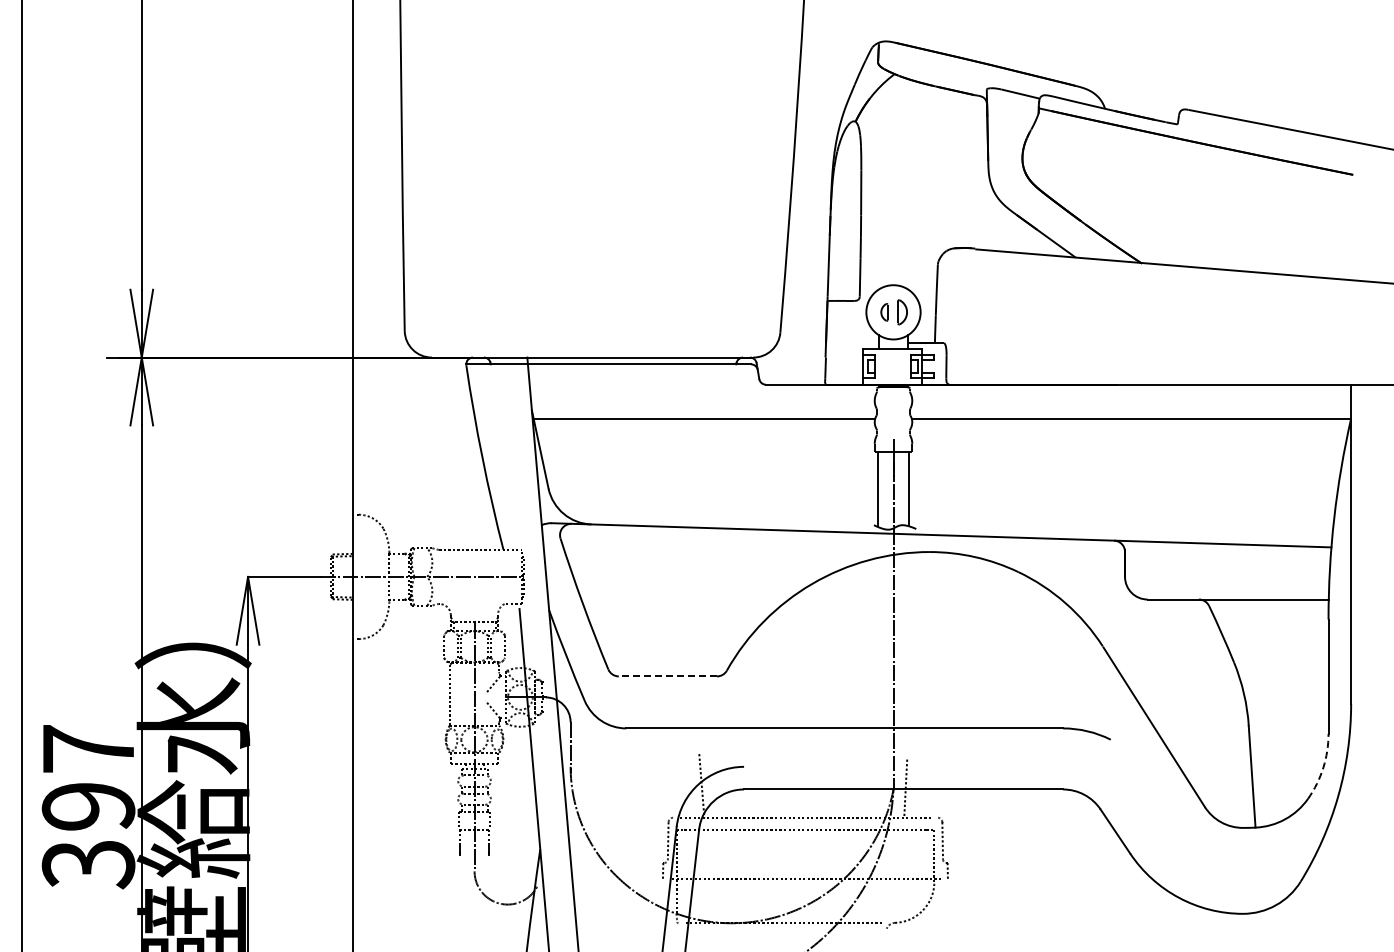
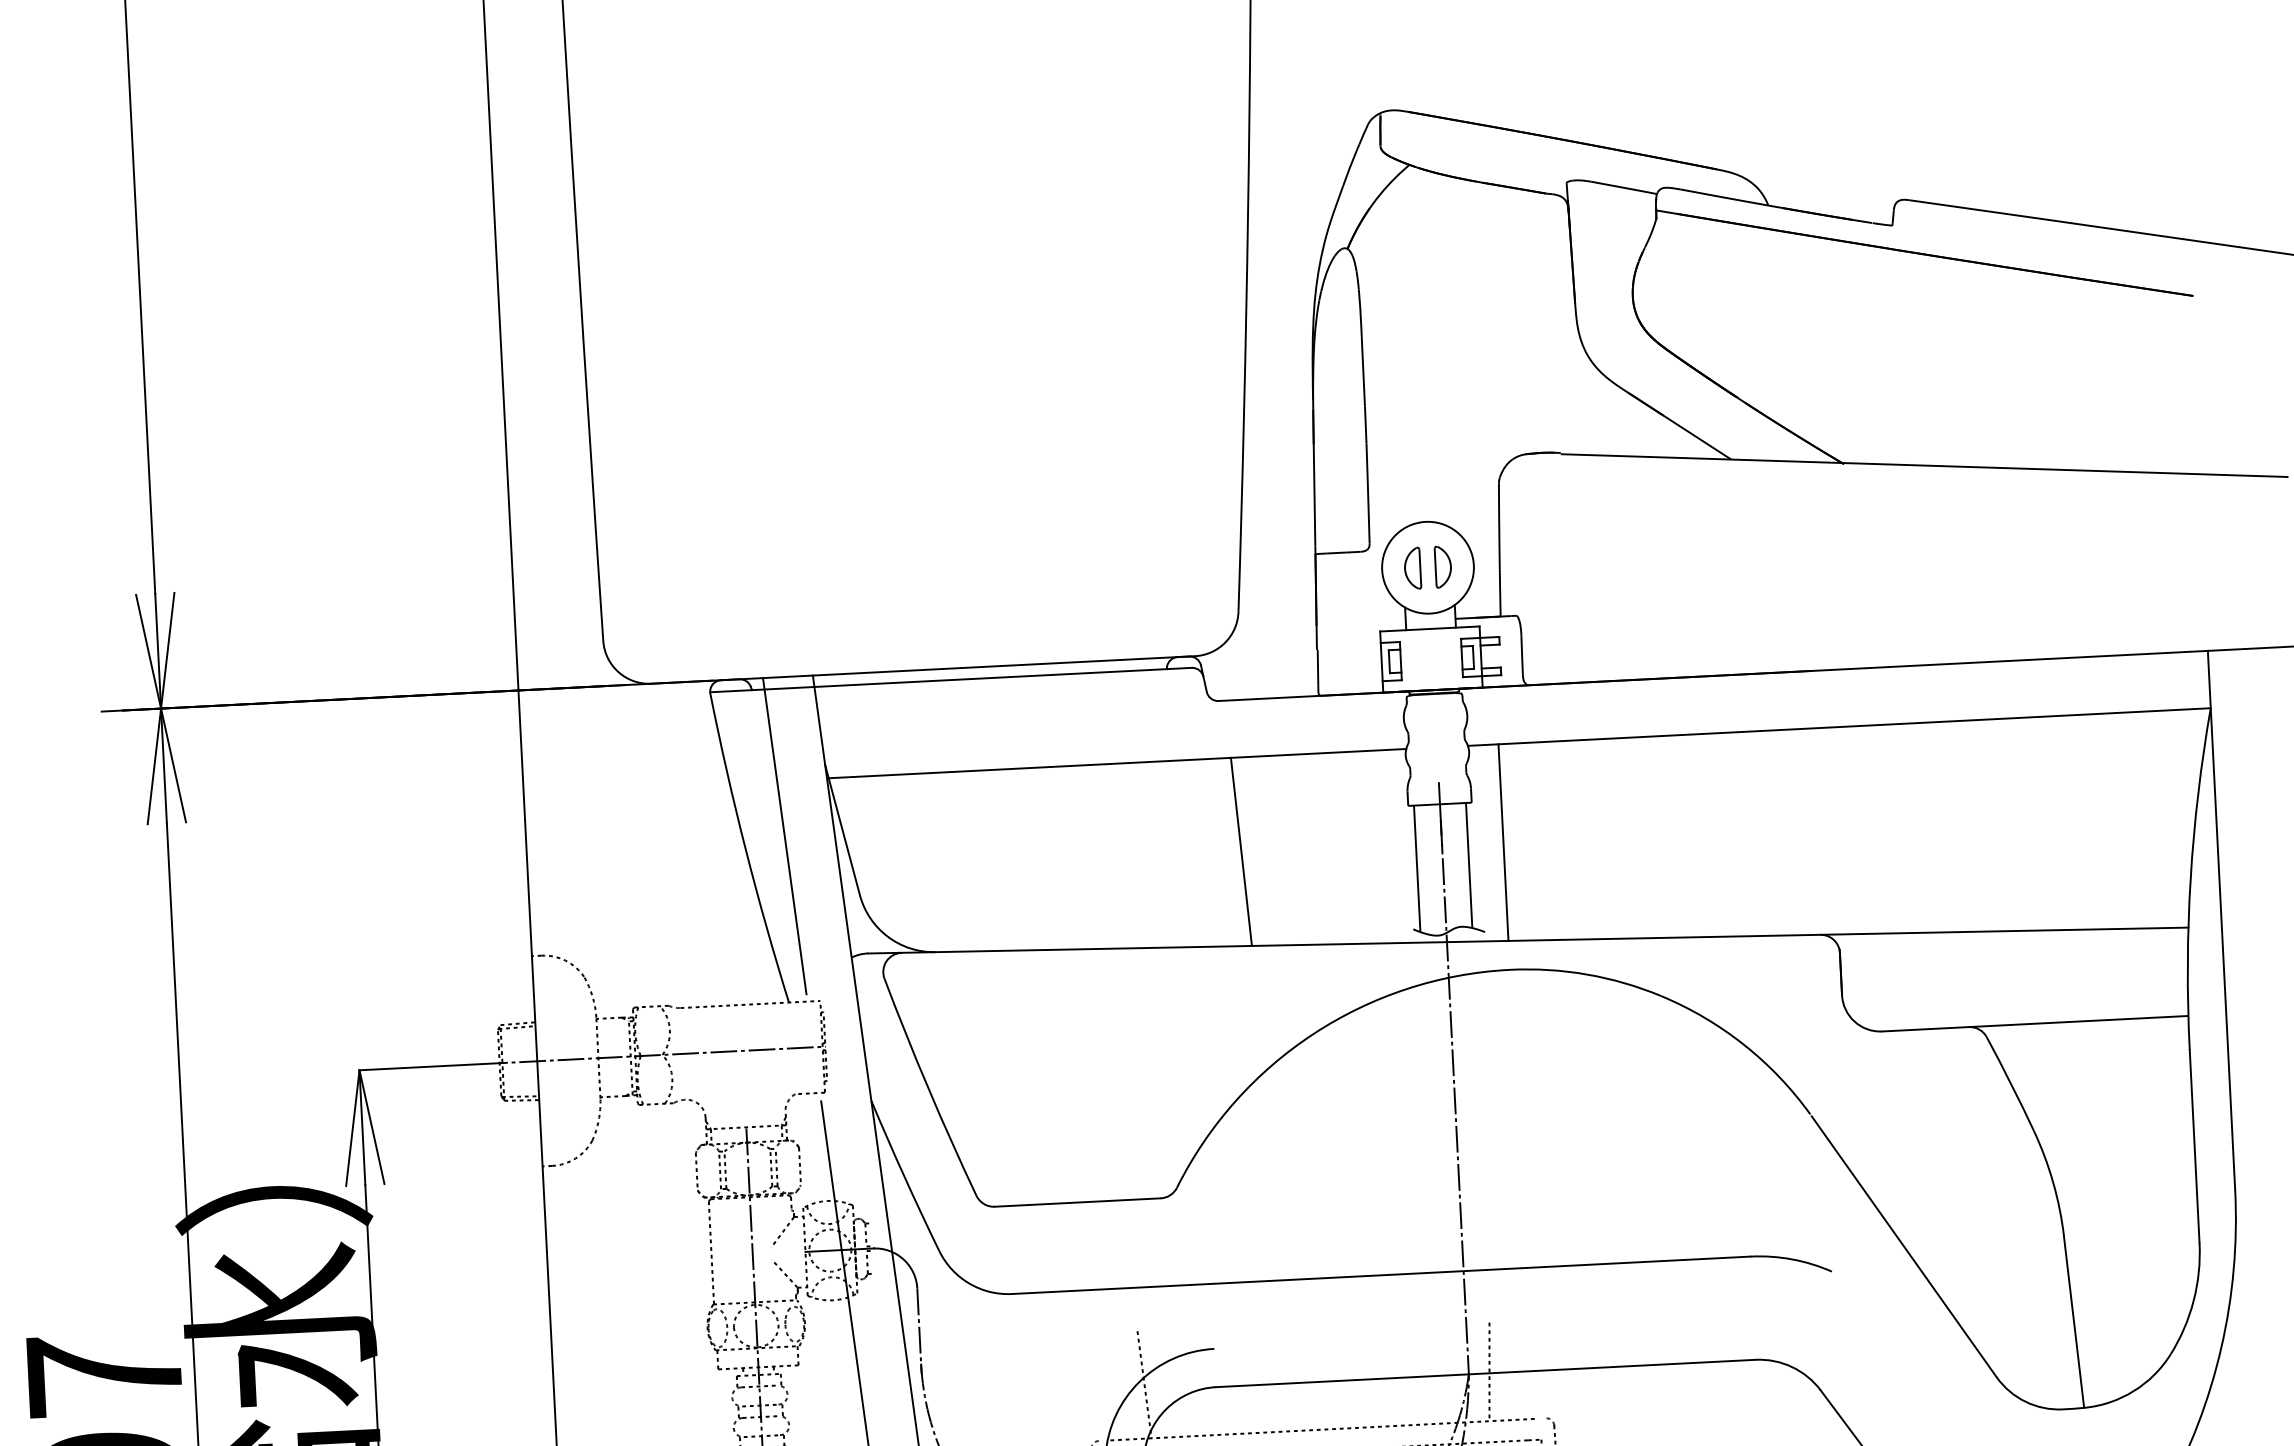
part: (884, 312) -> (1412, 568), size x1.43
line: (505, 451) -> (783, 836), added
line: (774, 474) -> (1240, 852), added
line: (929, 476) -> (1502, 842), added
line: (667, 676) -> (1077, 1202), dashed -> solid
arc: (1323, 767) -> (2193, 1300), dashed -> solid

